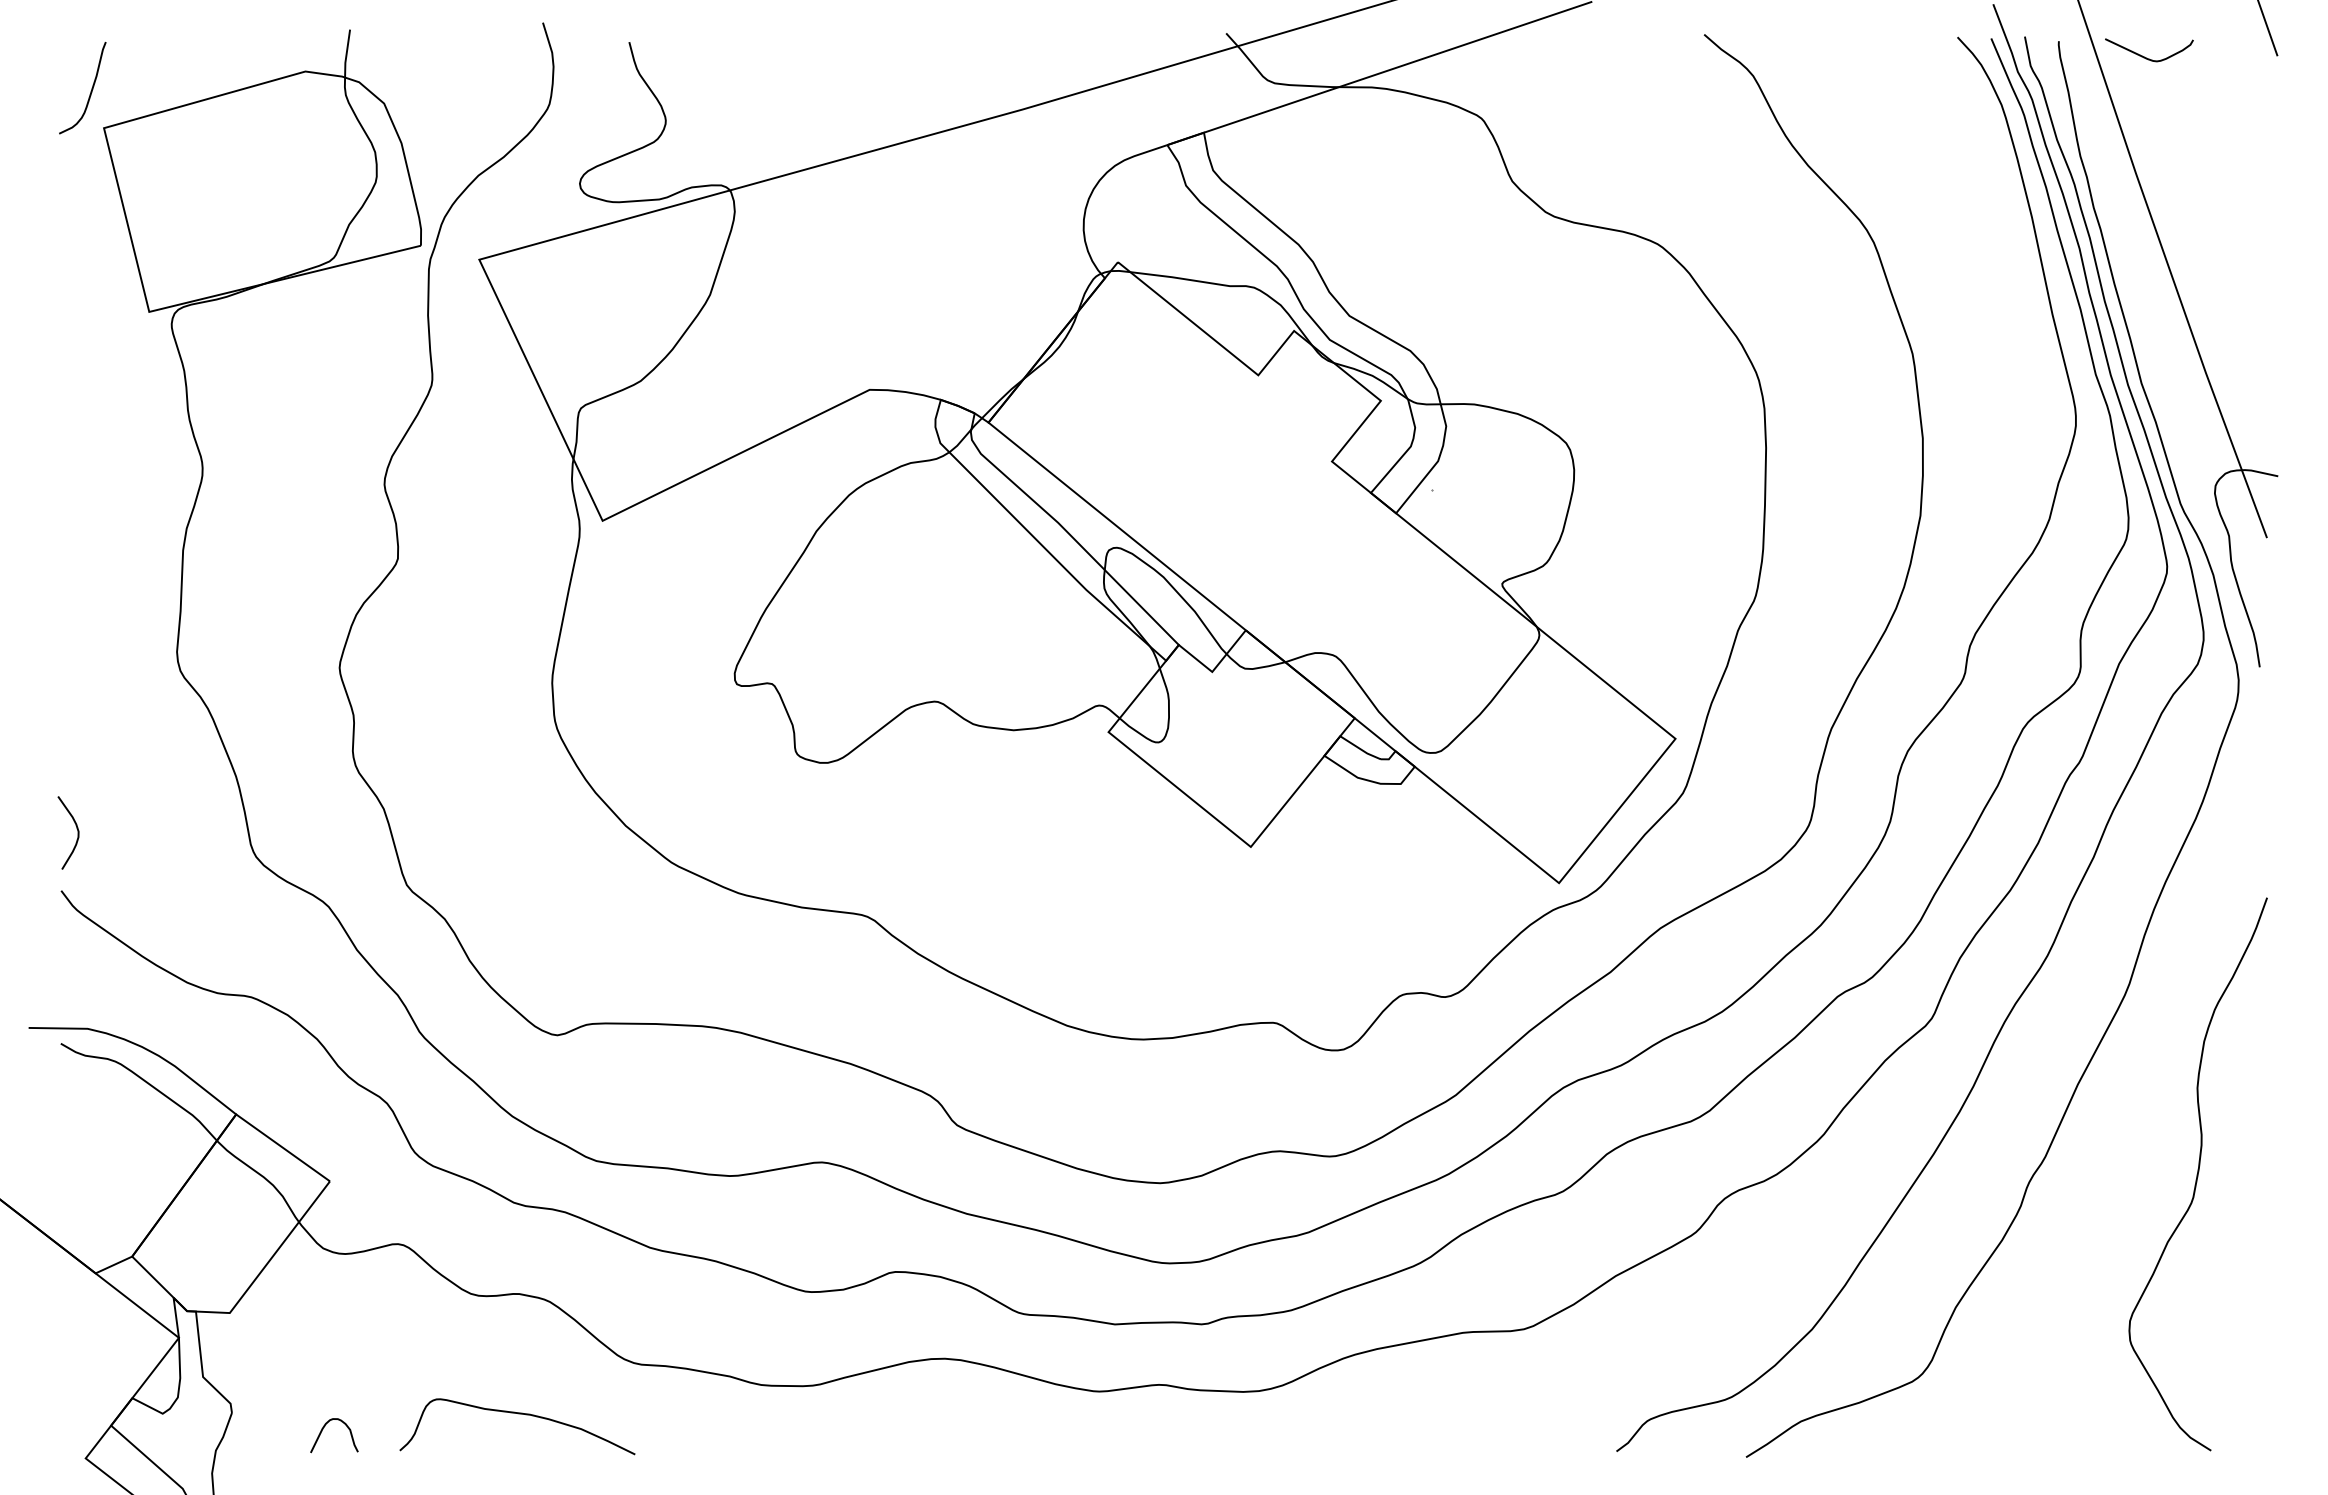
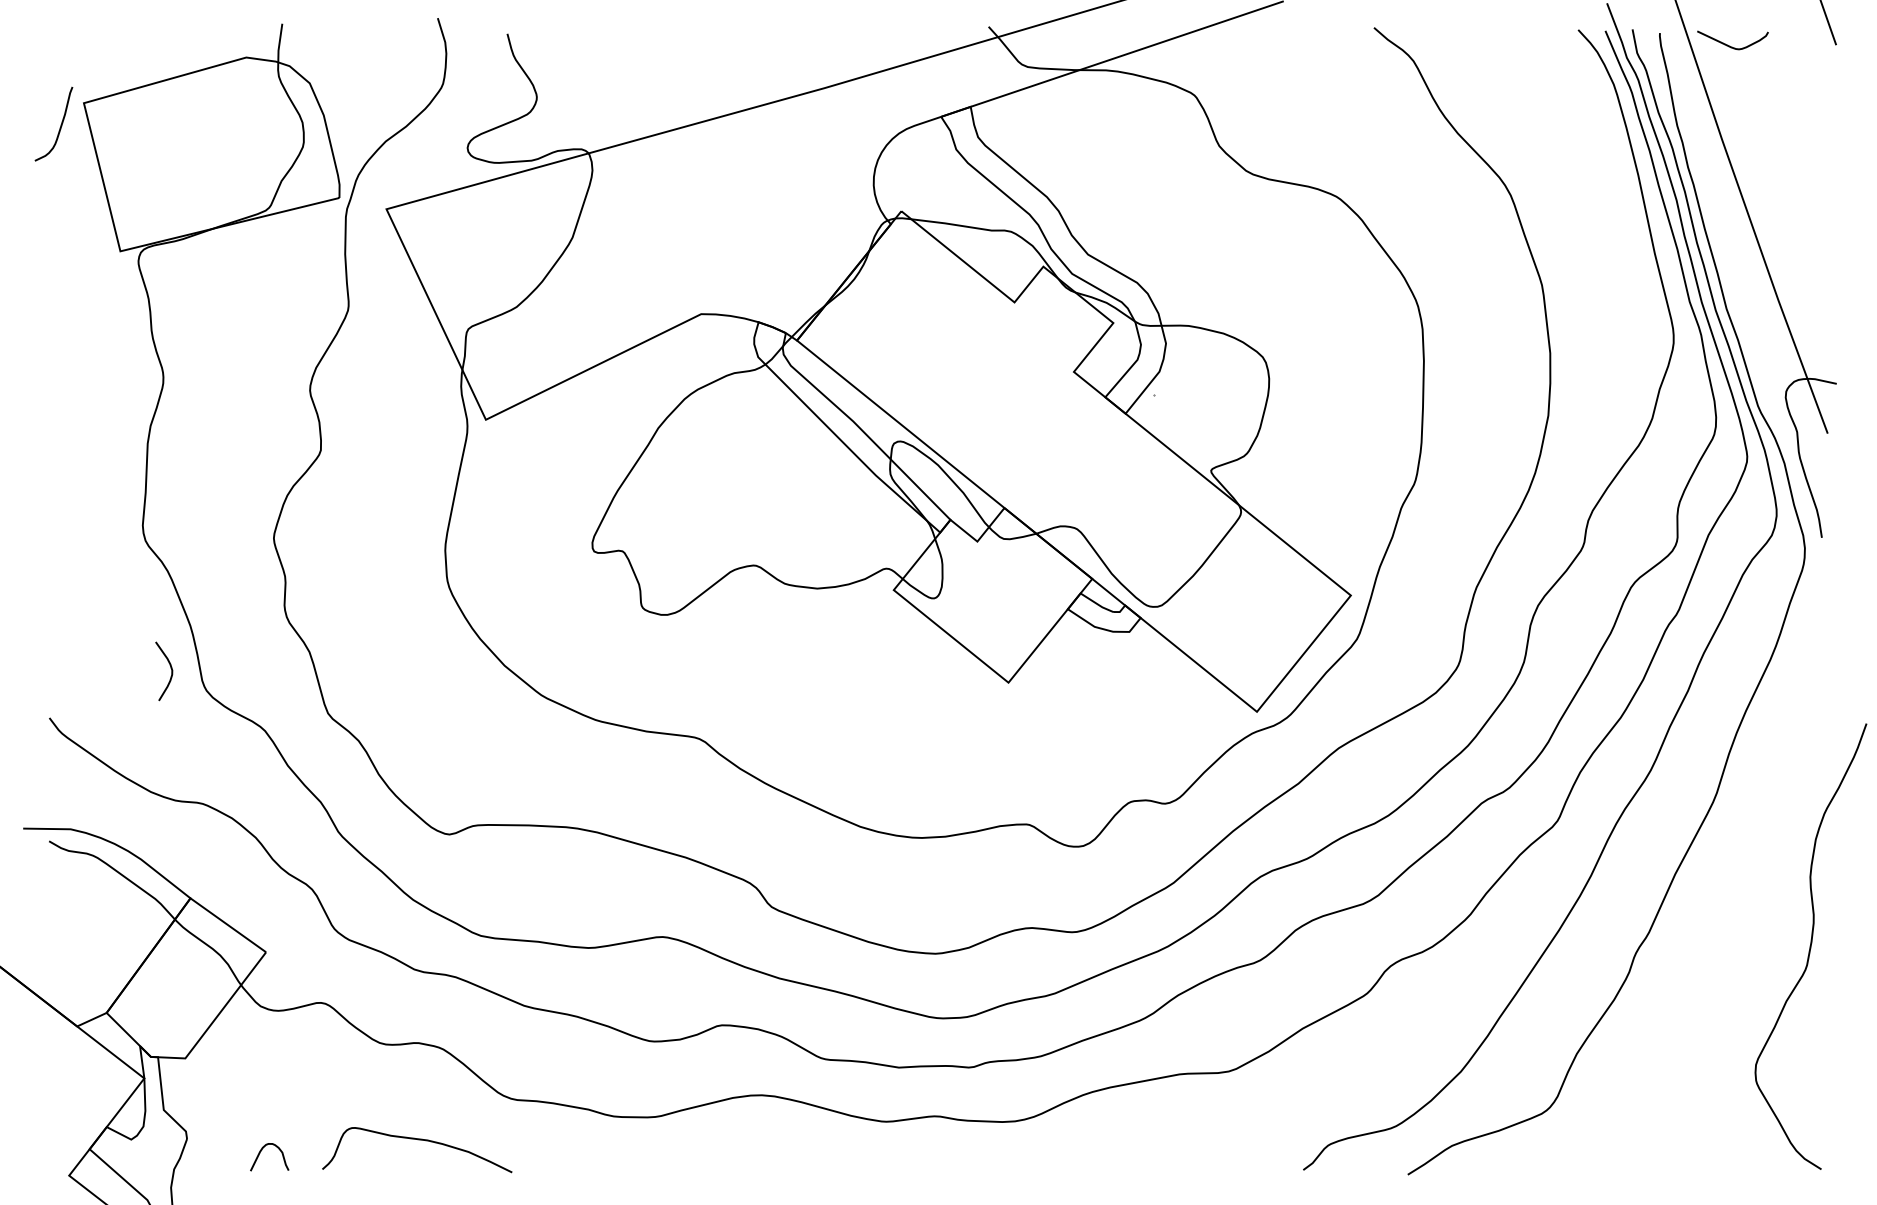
curve: (90, 91) -> (60, 126), moved
curve: (76, 828) -> (170, 667), moved
curve: (2197, 1174) -> (1810, 946), moved

